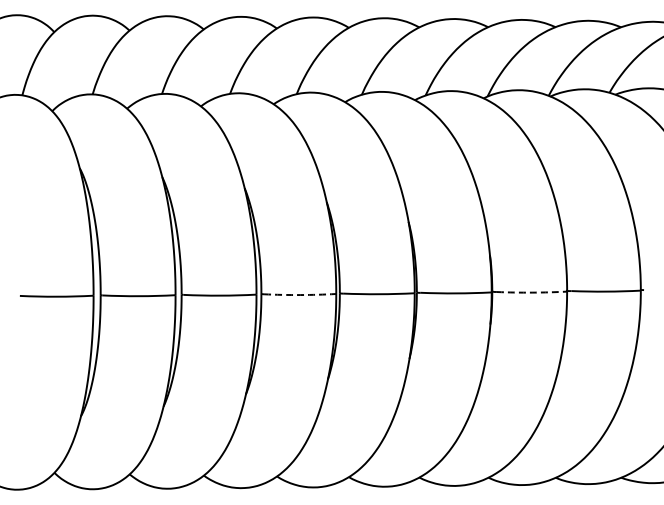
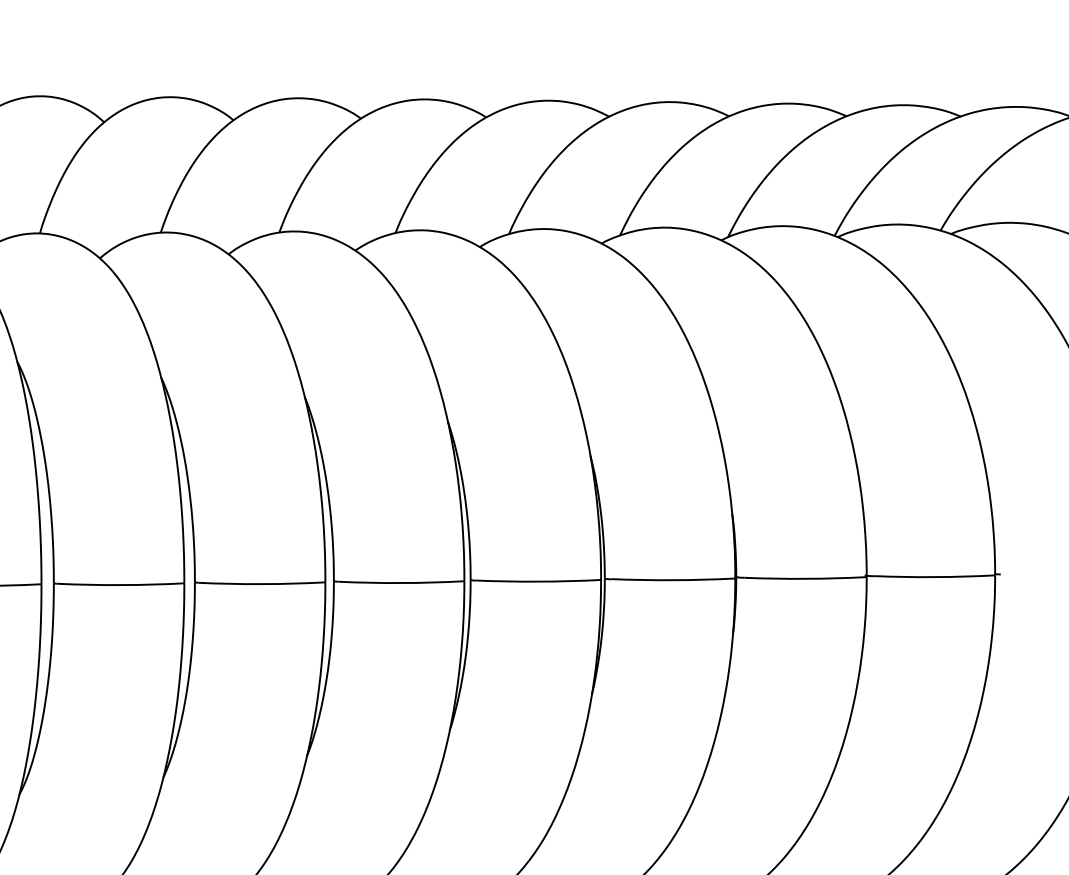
arc: (532, 292) -> (806, 578), dashed -> solid
arc: (300, 295) -> (402, 583), dashed -> solid

